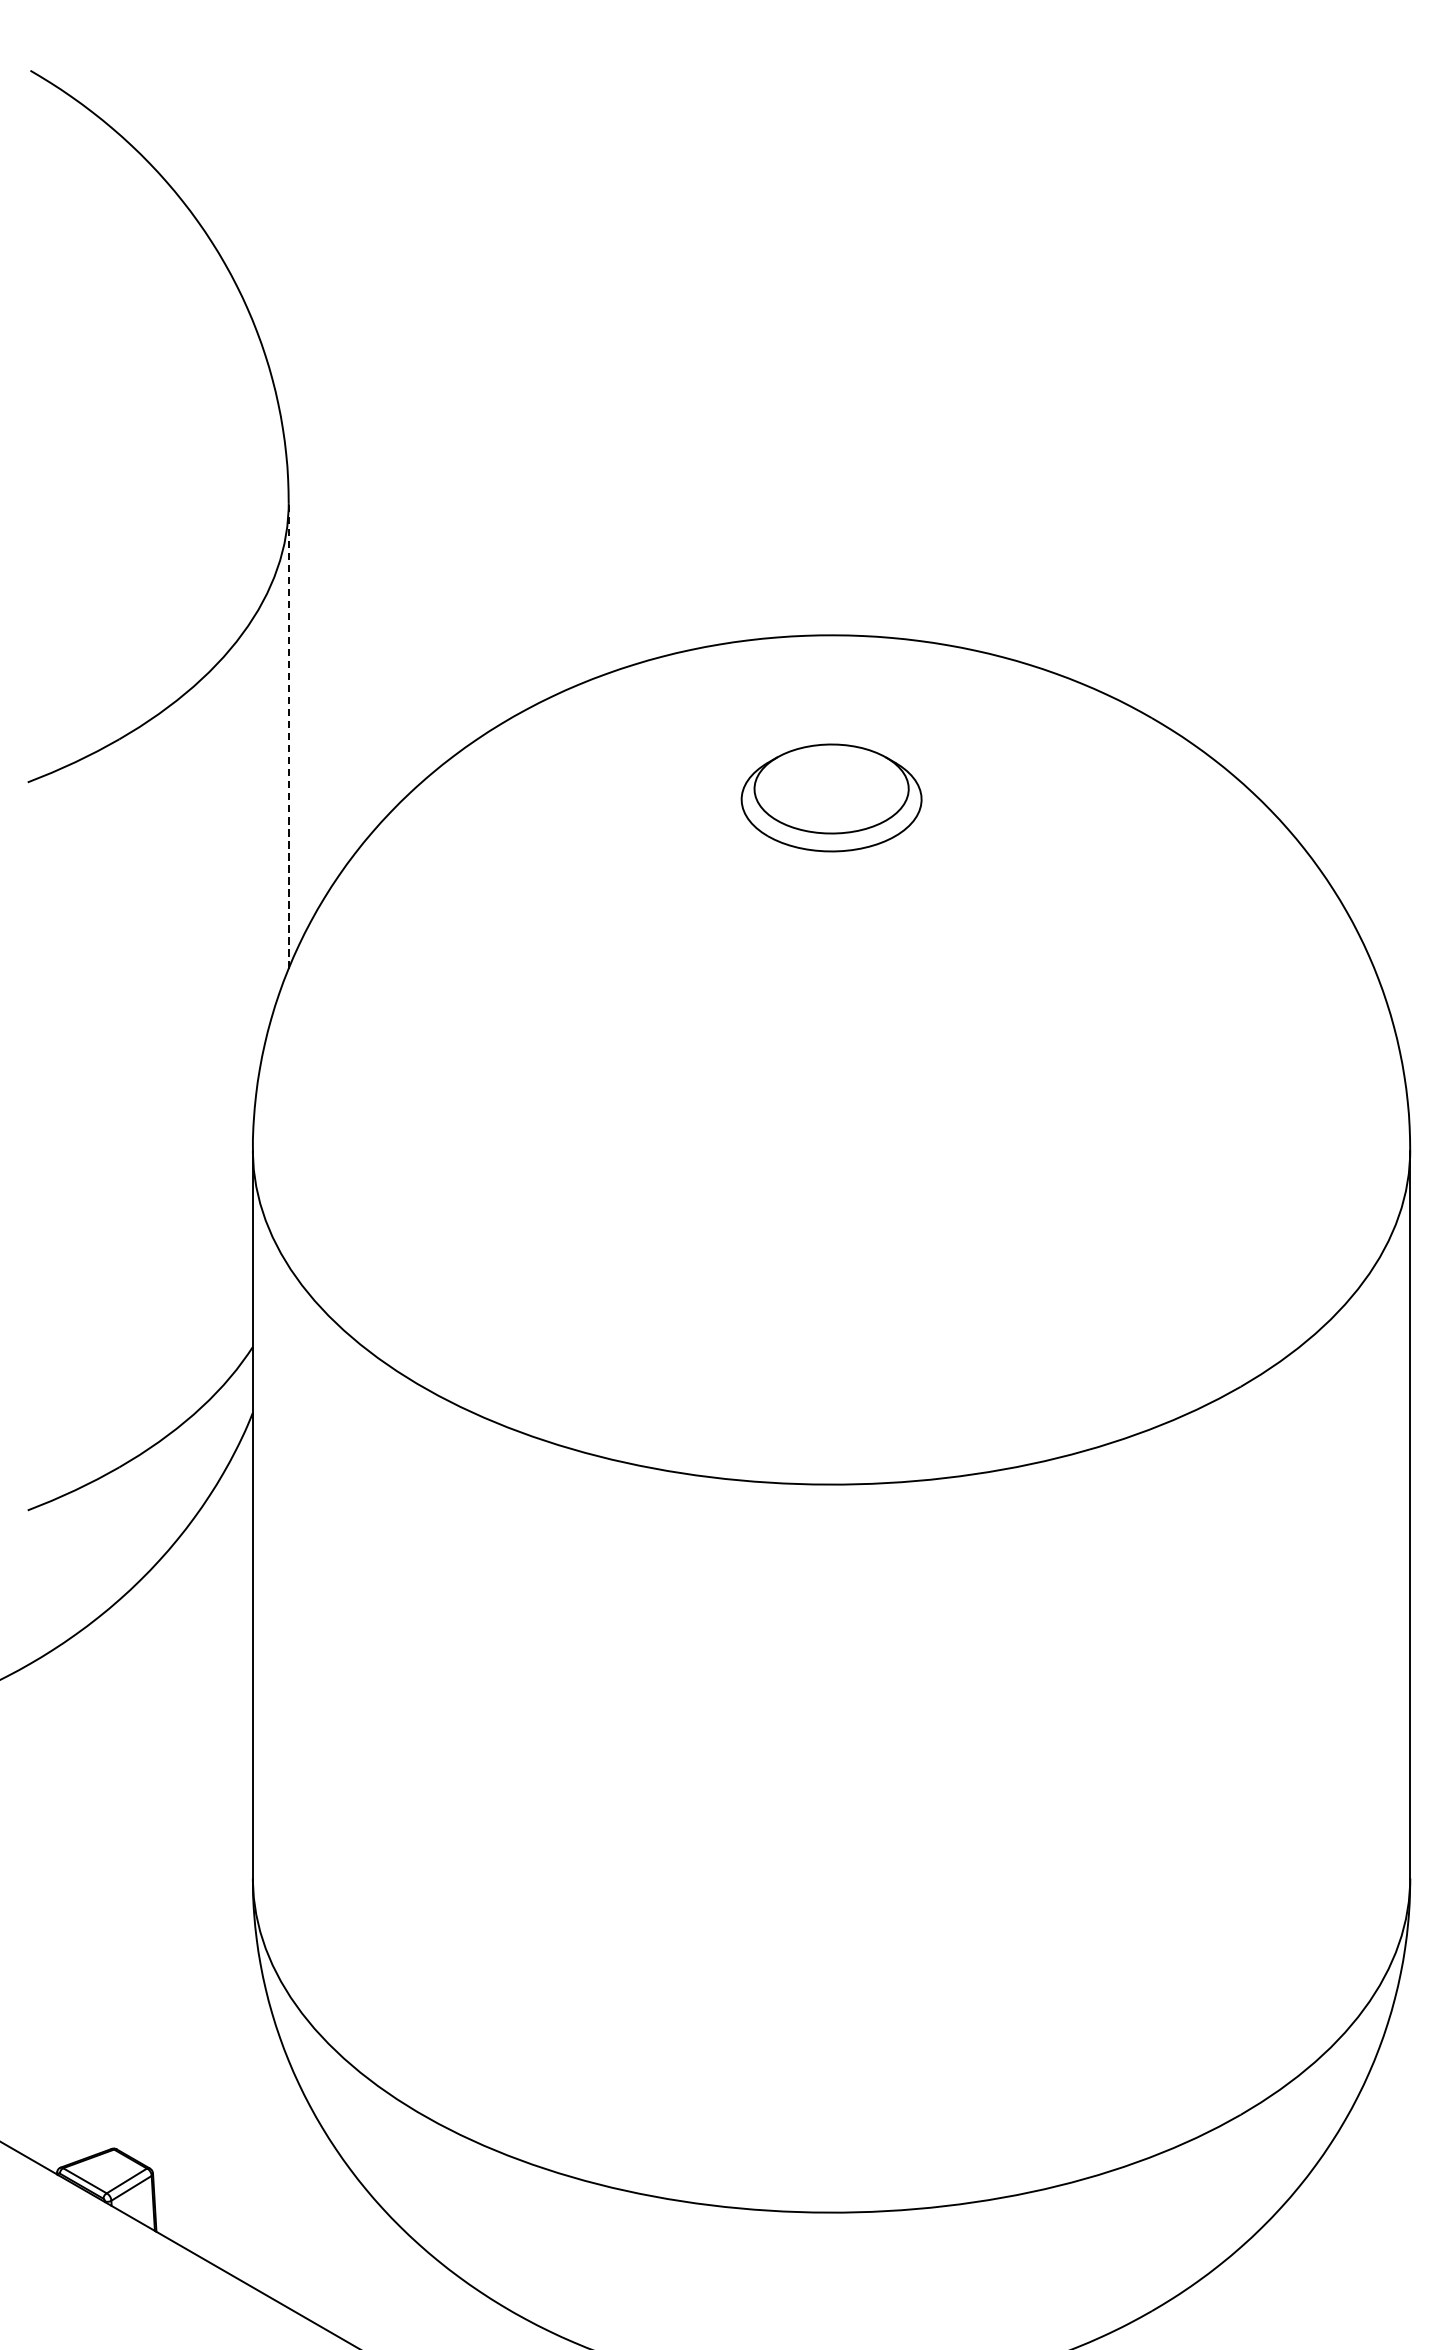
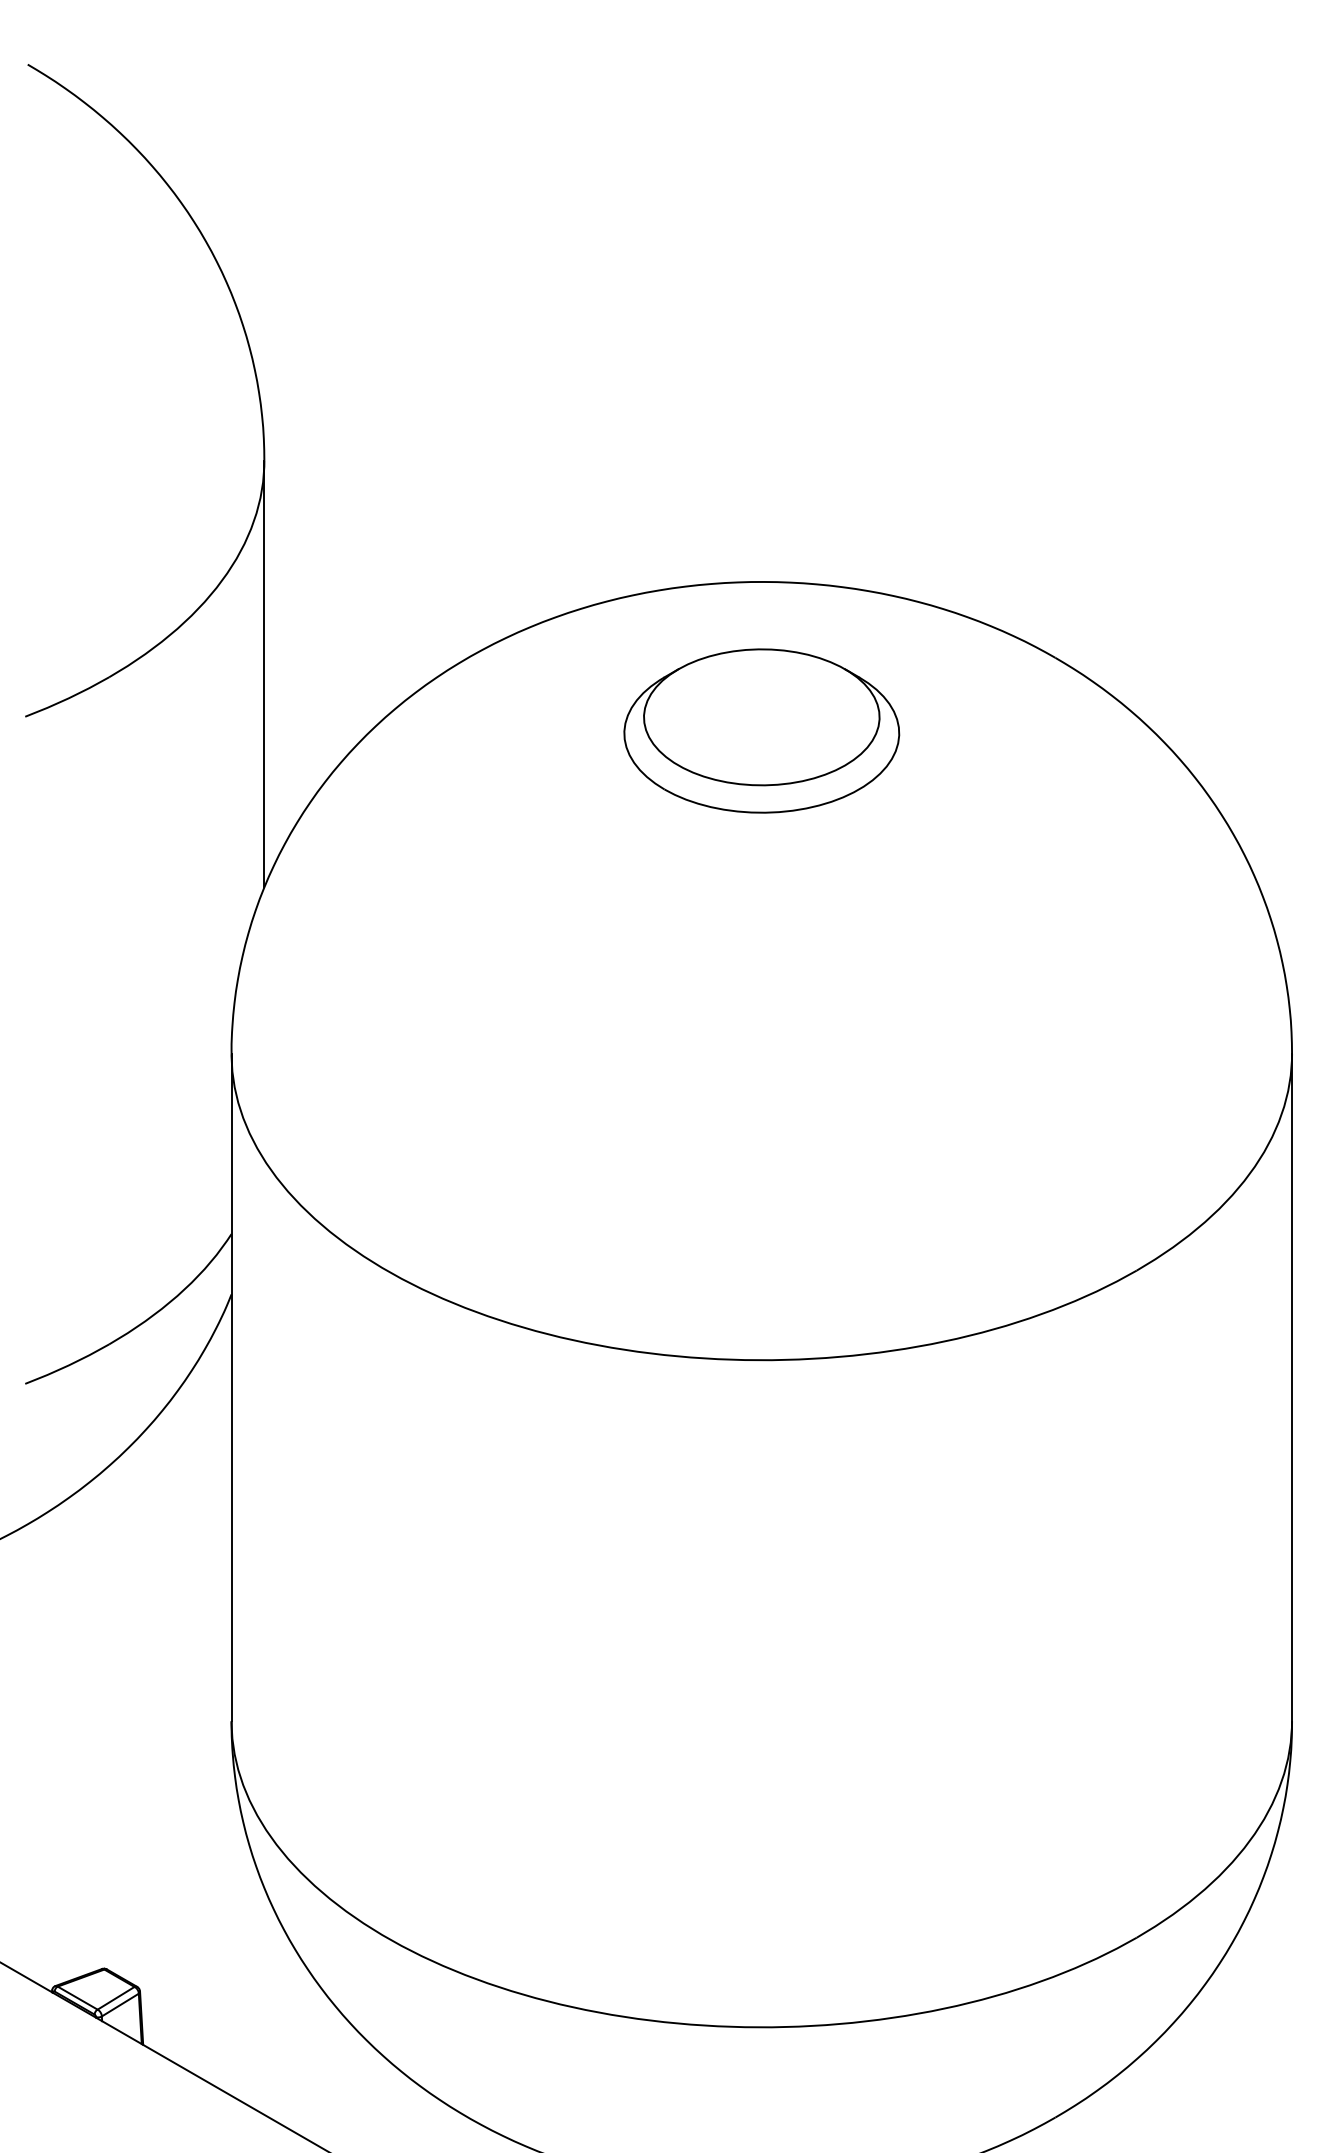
line: (288, 735) -> (264, 673), dashed -> solid
part: (831, 797) -> (761, 730), size x1.67

